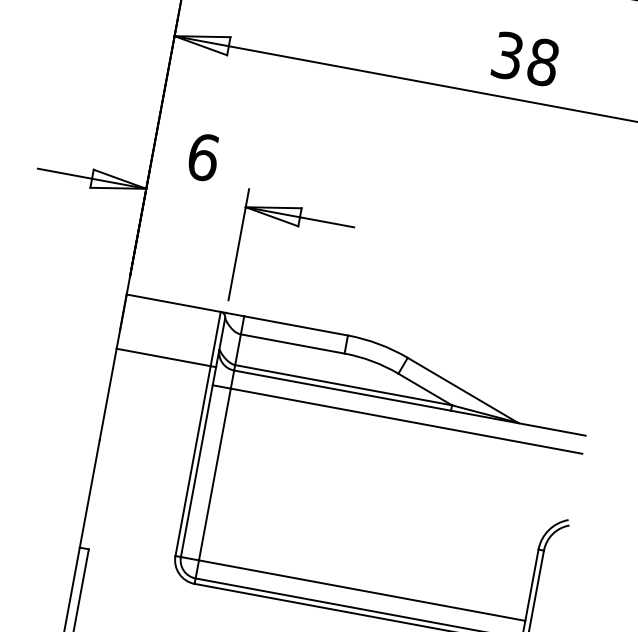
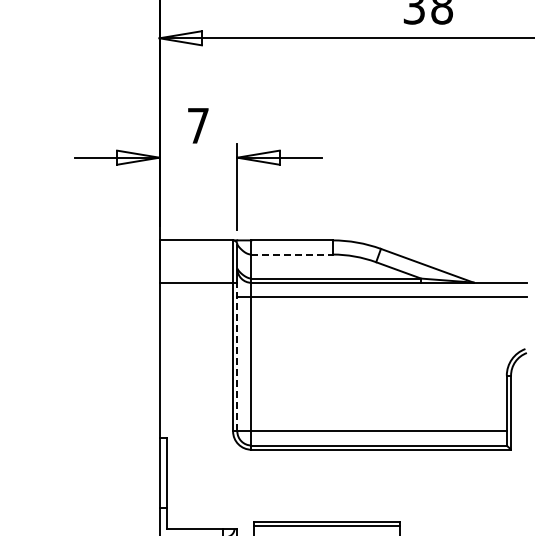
text: (203, 156) -> (198, 125), 6 -> 7
line: (293, 344) -> (292, 254), solid -> dashed
line: (198, 461) -> (237, 356), solid -> dashed

